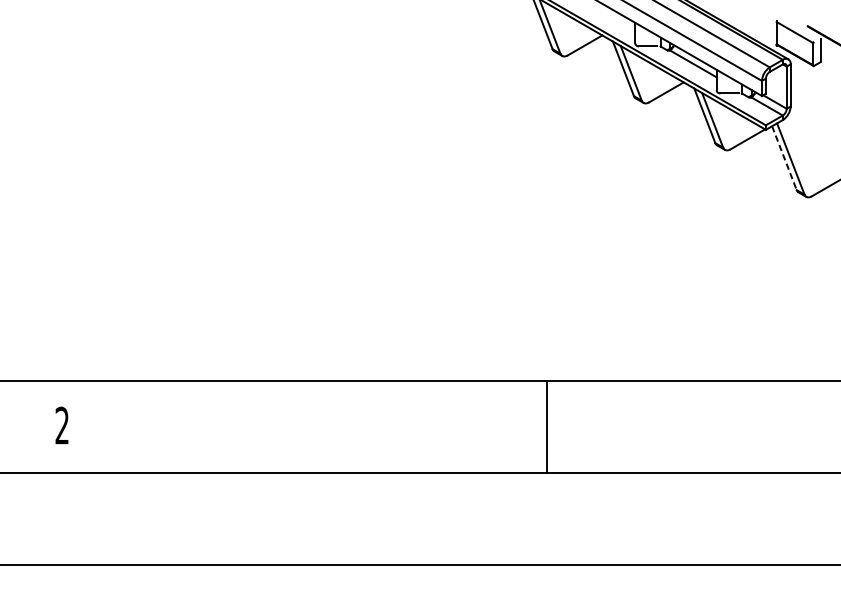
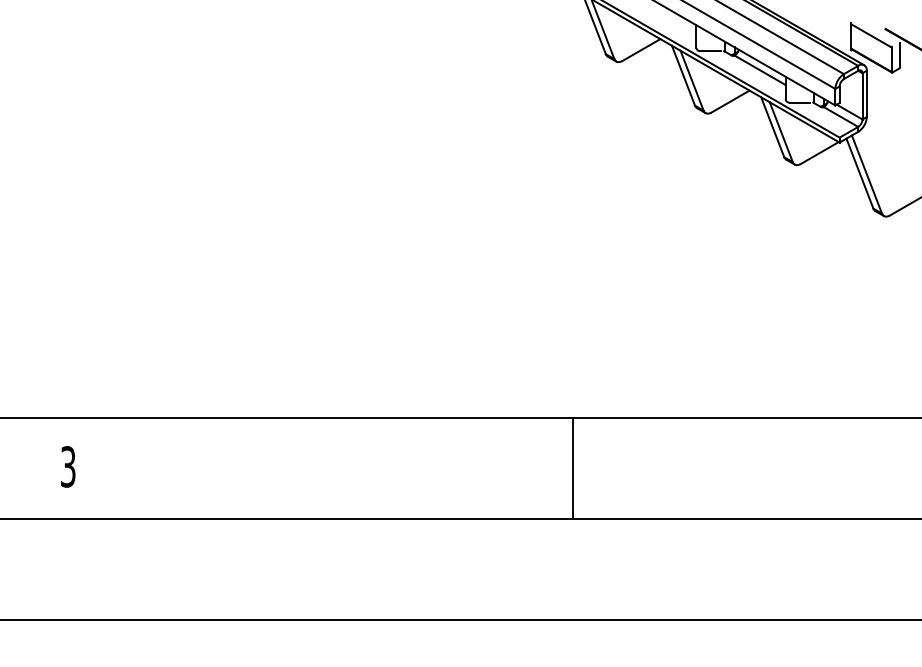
line: (784, 158) -> (859, 173), dashed -> solid
text: (62, 425) -> (68, 466), 2 -> 3
line: (546, 426) -> (572, 467), moved

